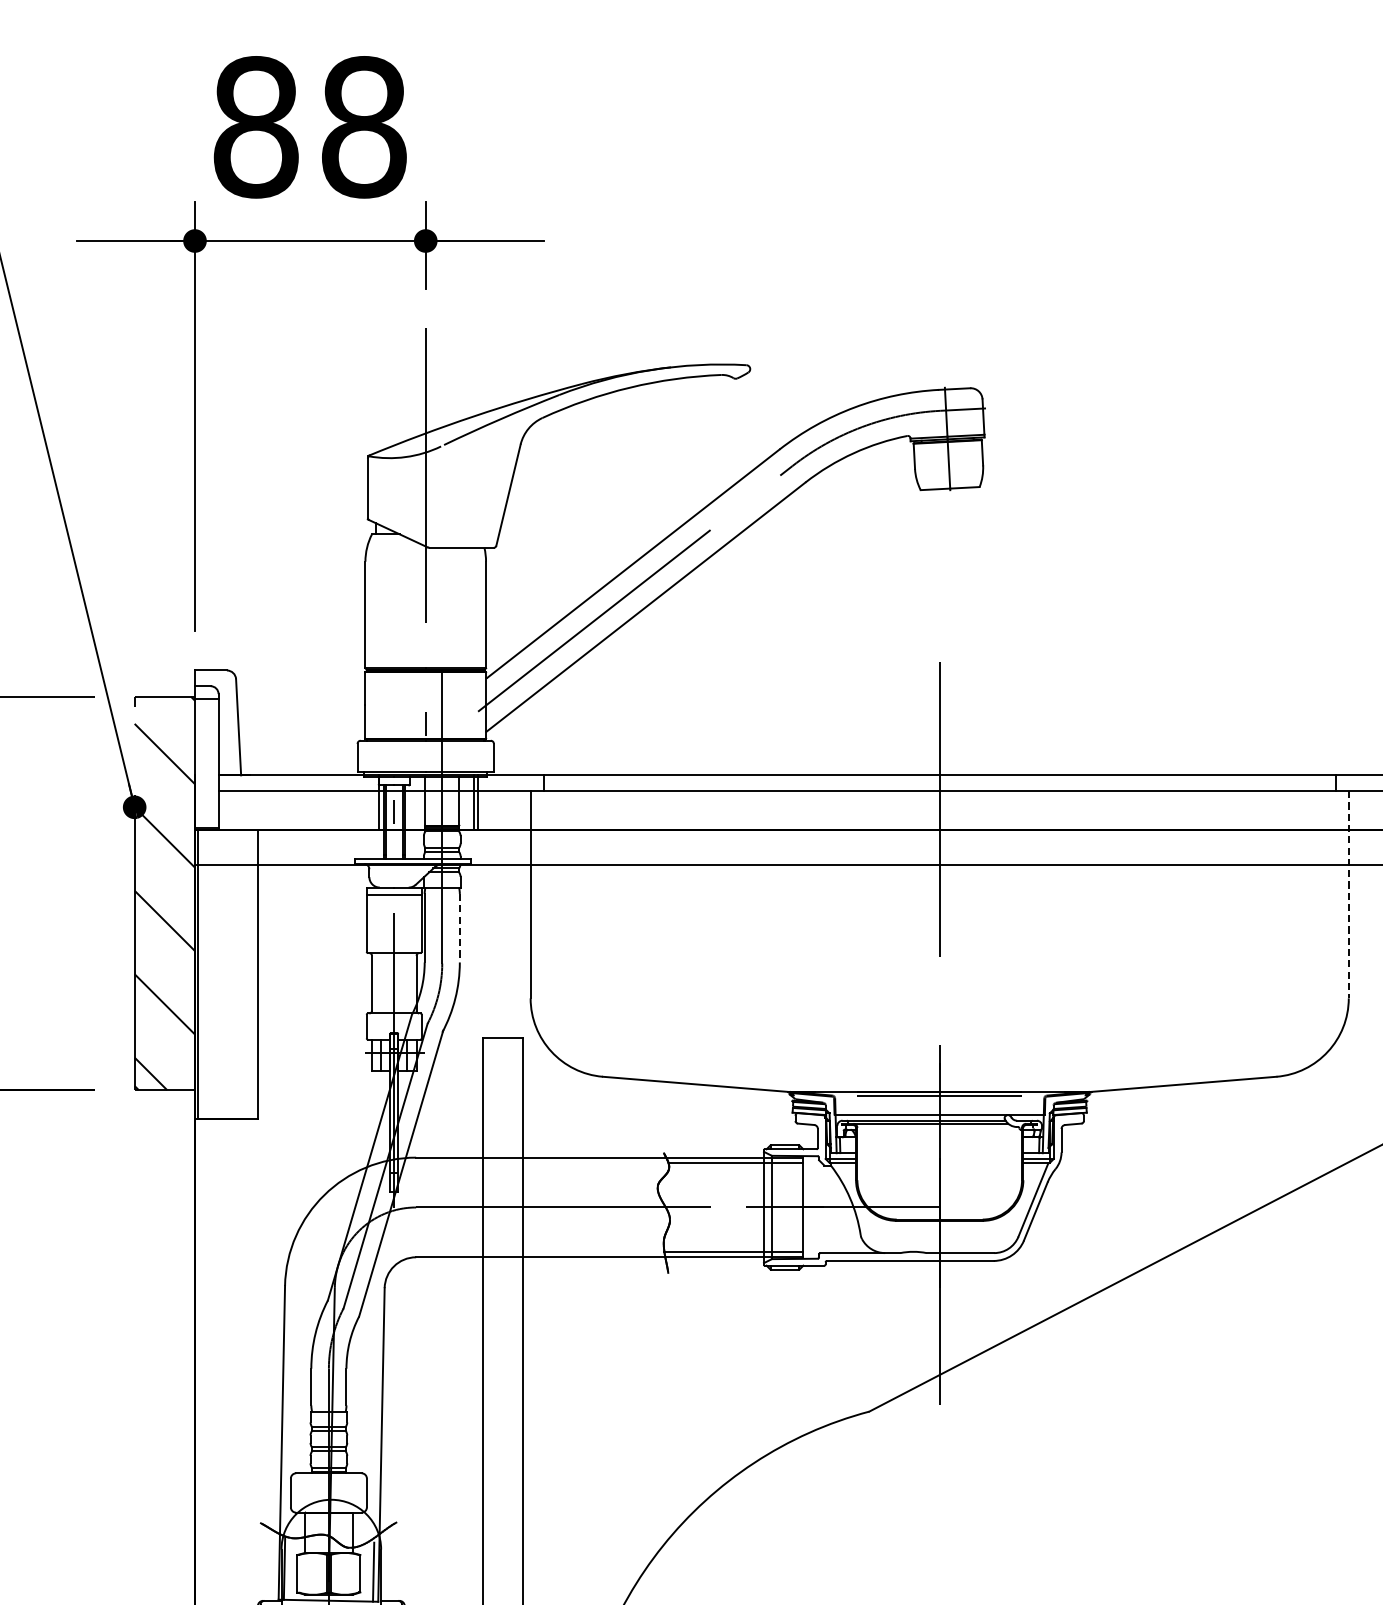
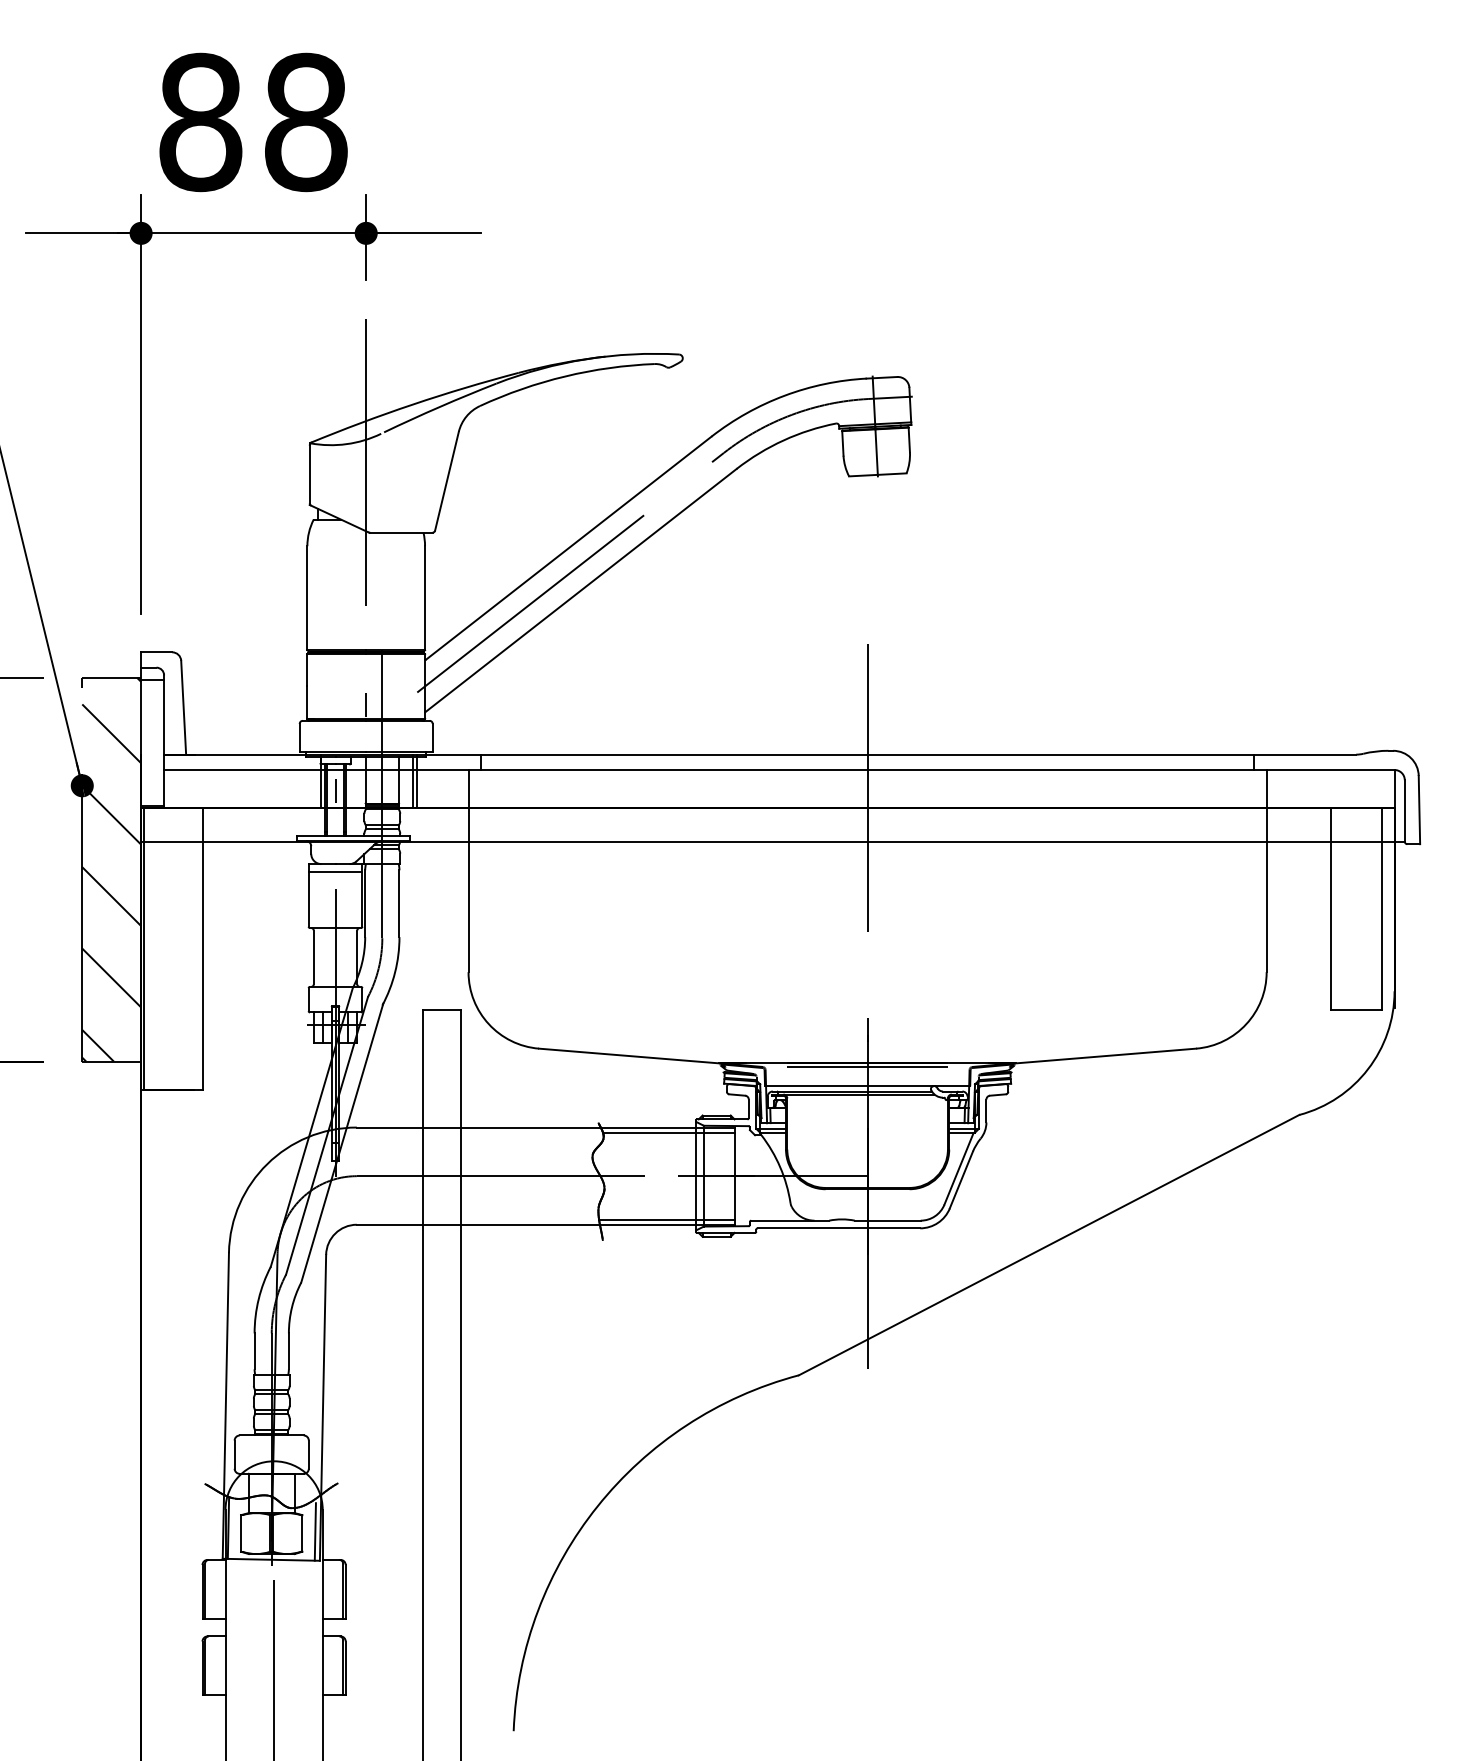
line: (1348, 895) -> (1266, 871), dashed -> solid
line: (459, 928) -> (399, 904), dashed -> solid

